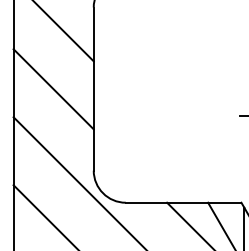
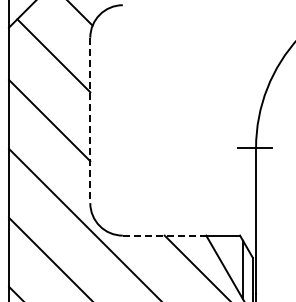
line: (93, 89) -> (90, 120), solid -> dashed
line: (166, 202) -> (164, 235), solid -> dashed

